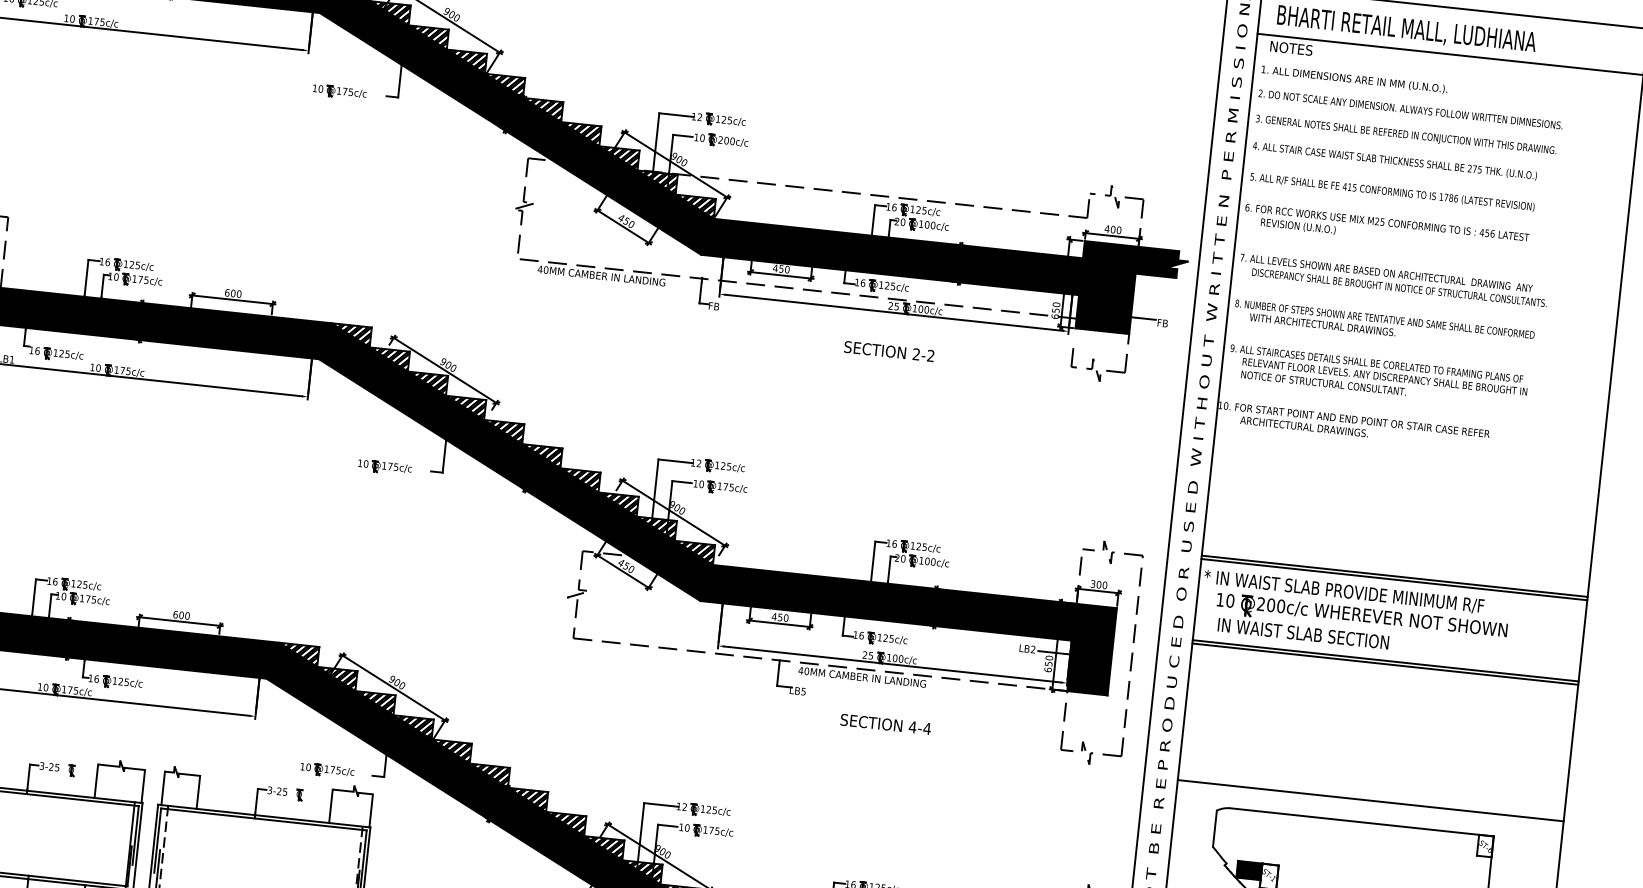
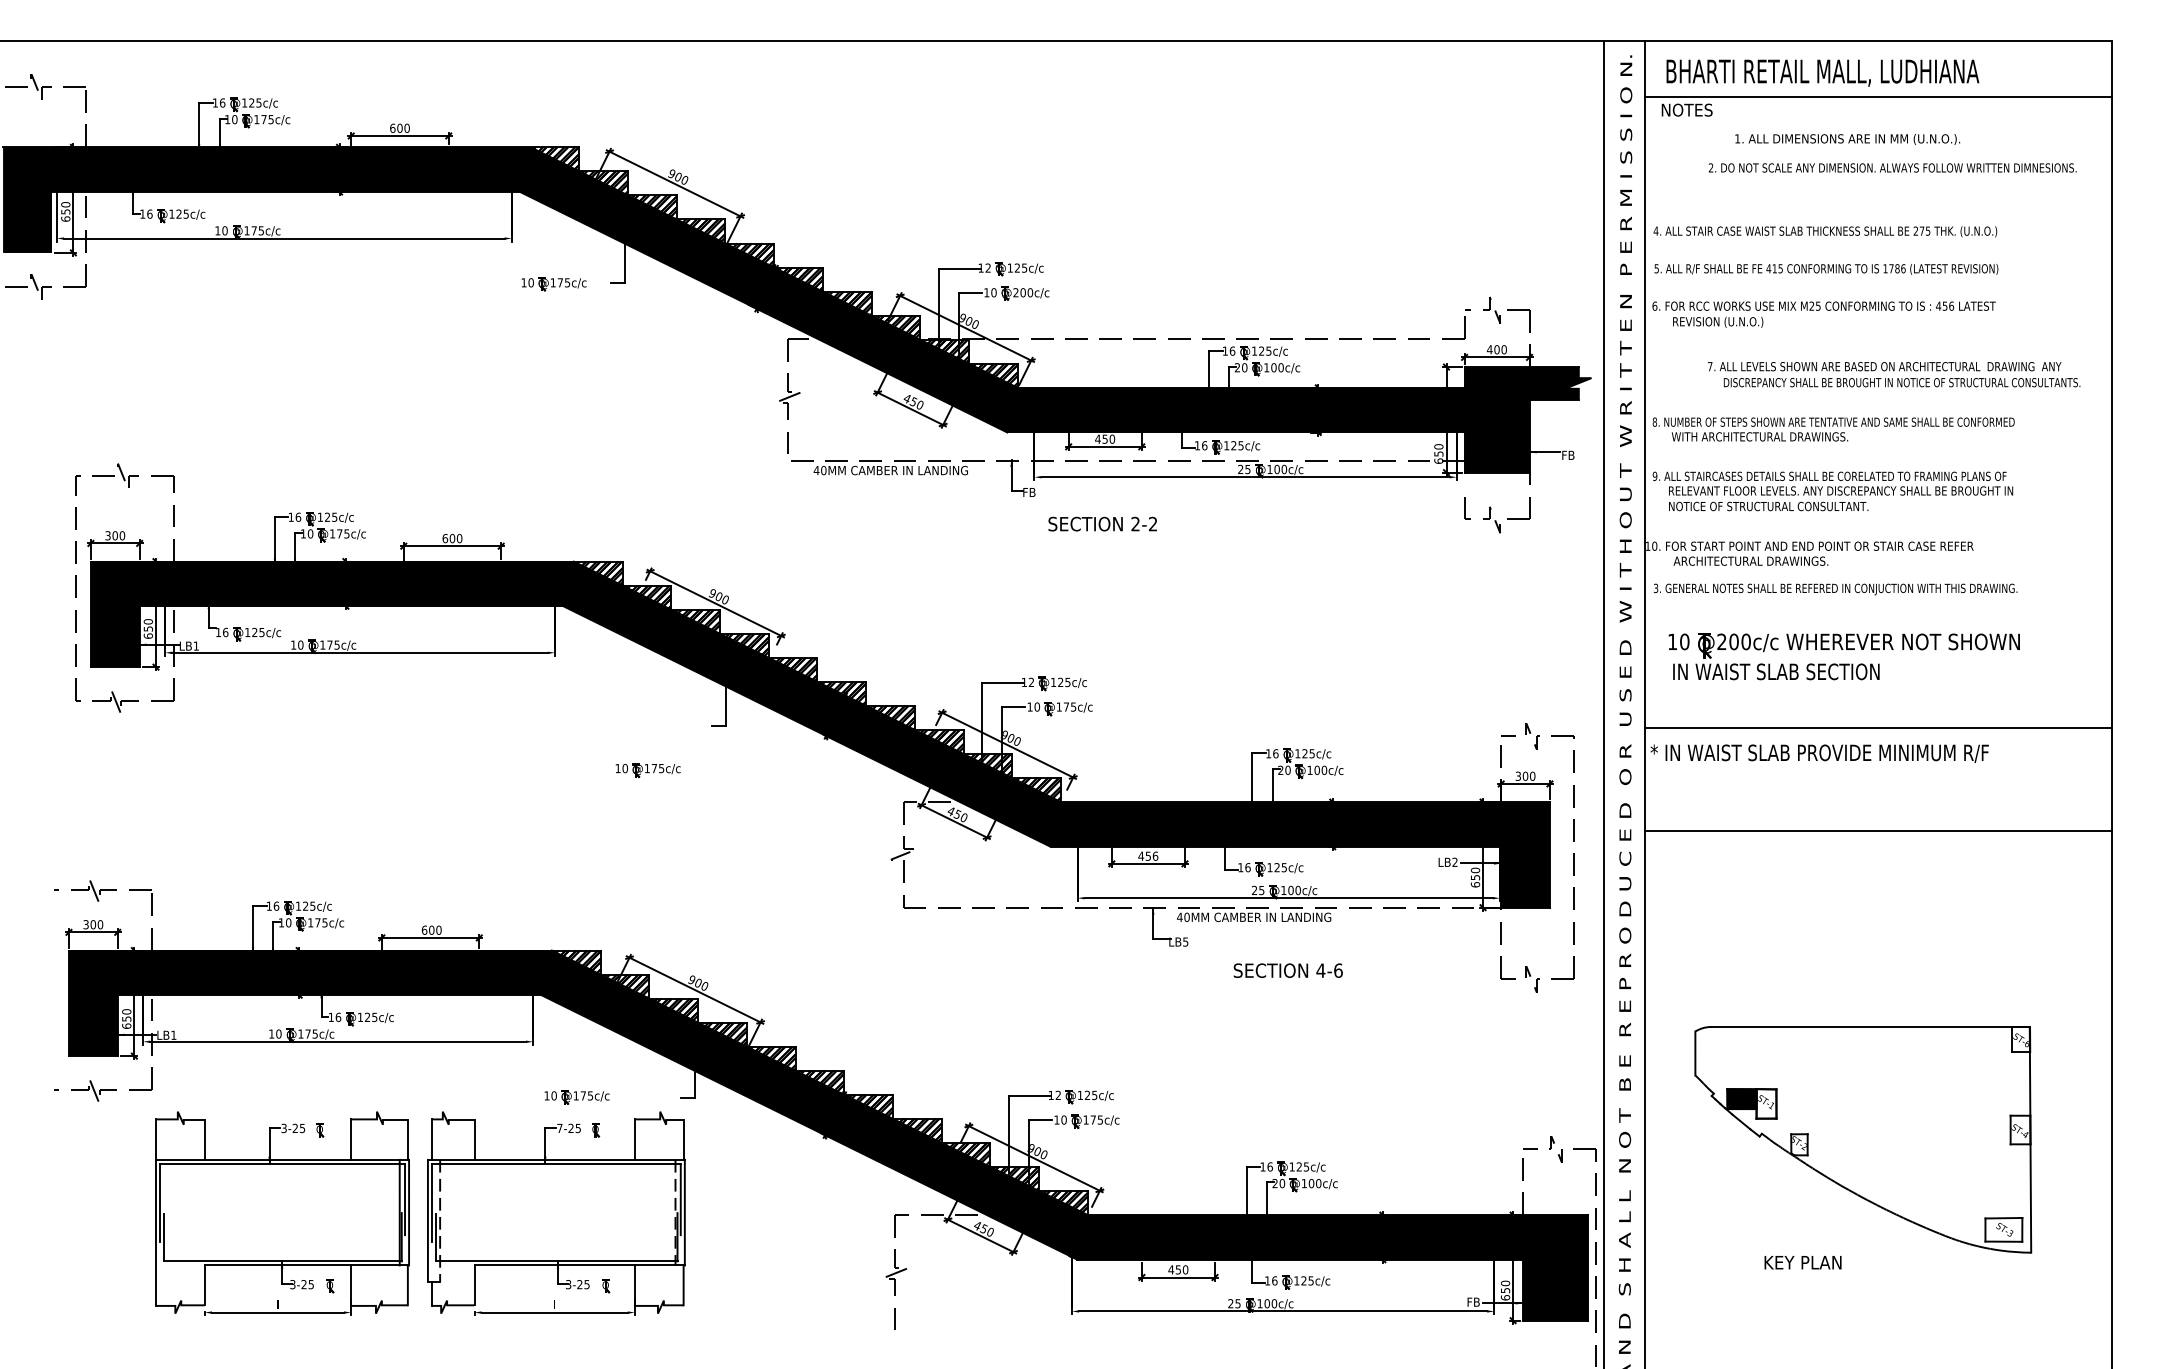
text: (1354, 79) -> (1847, 139), moved
text: (1410, 109) -> (1892, 167), moved
text: (1406, 135) -> (1835, 589), moved
text: (1393, 280) -> (1894, 374), moved
text: (889, 350) -> (1102, 523), moved
part: (384, 467) -> (647, 770), moved
line: (1393, 579) -> (1877, 732), removed
text: (786, 617) -> (1155, 855), 450 -> 456
part: (1360, 621) -> (1843, 649), moved
line: (1384, 663) -> (1877, 834), removed
text: (926, 728) -> (1337, 970), 4-4 -> 4-6
part: (326, 770) -> (576, 1097), moved
text: (269, 790) -> (559, 1128), 3-25 -> 7-25
line: (1370, 800) -> (1877, 999), removed

